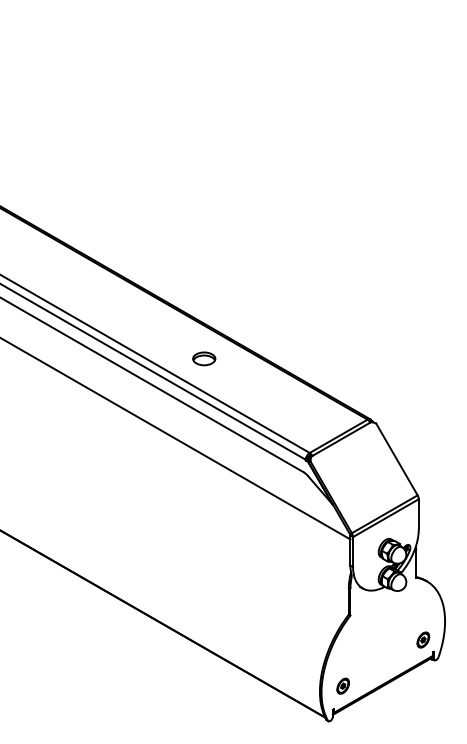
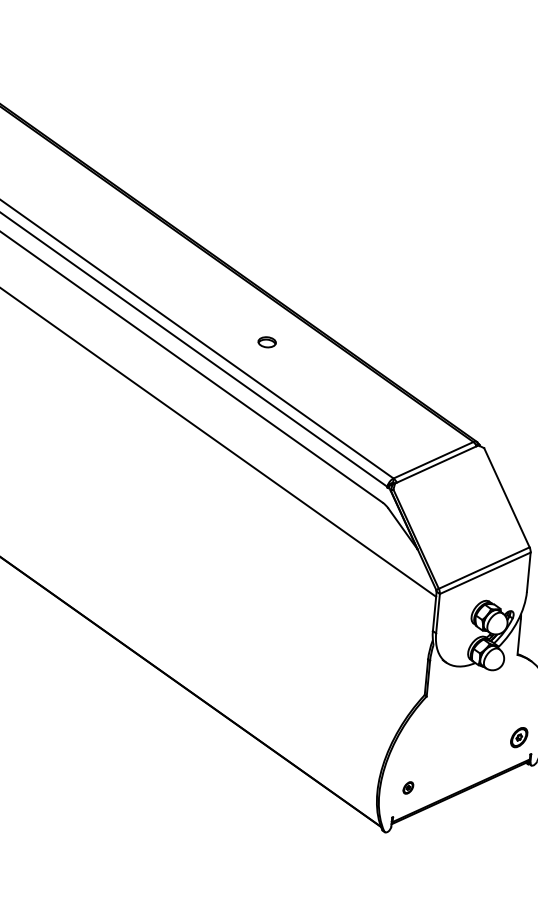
part: (204, 358) -> (267, 341), size x0.6
part: (342, 685) -> (407, 787), size x0.6

